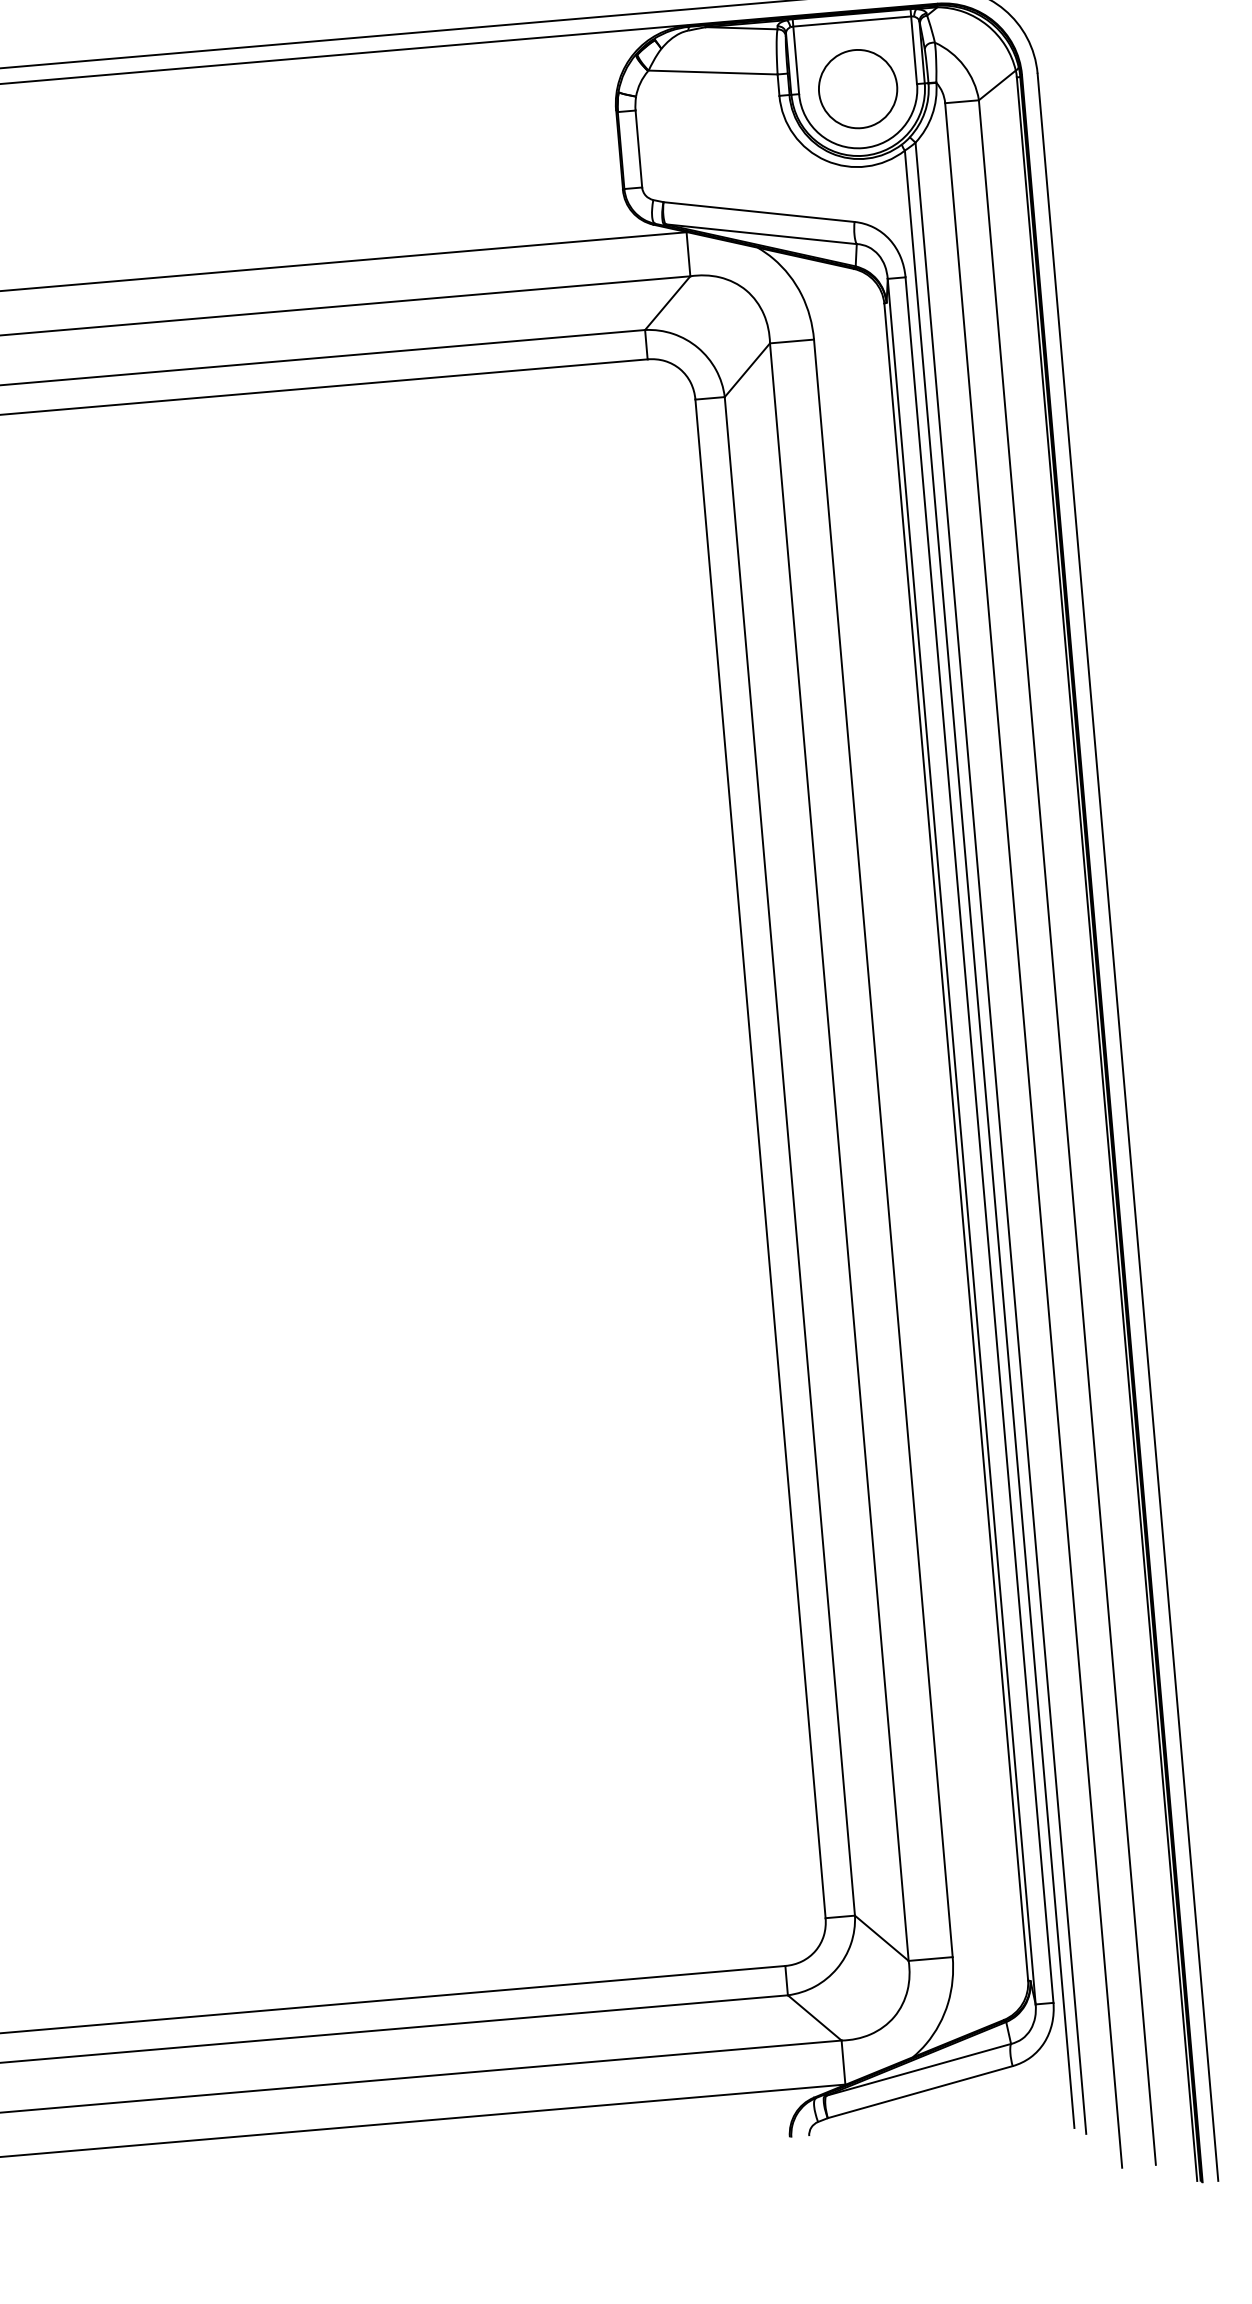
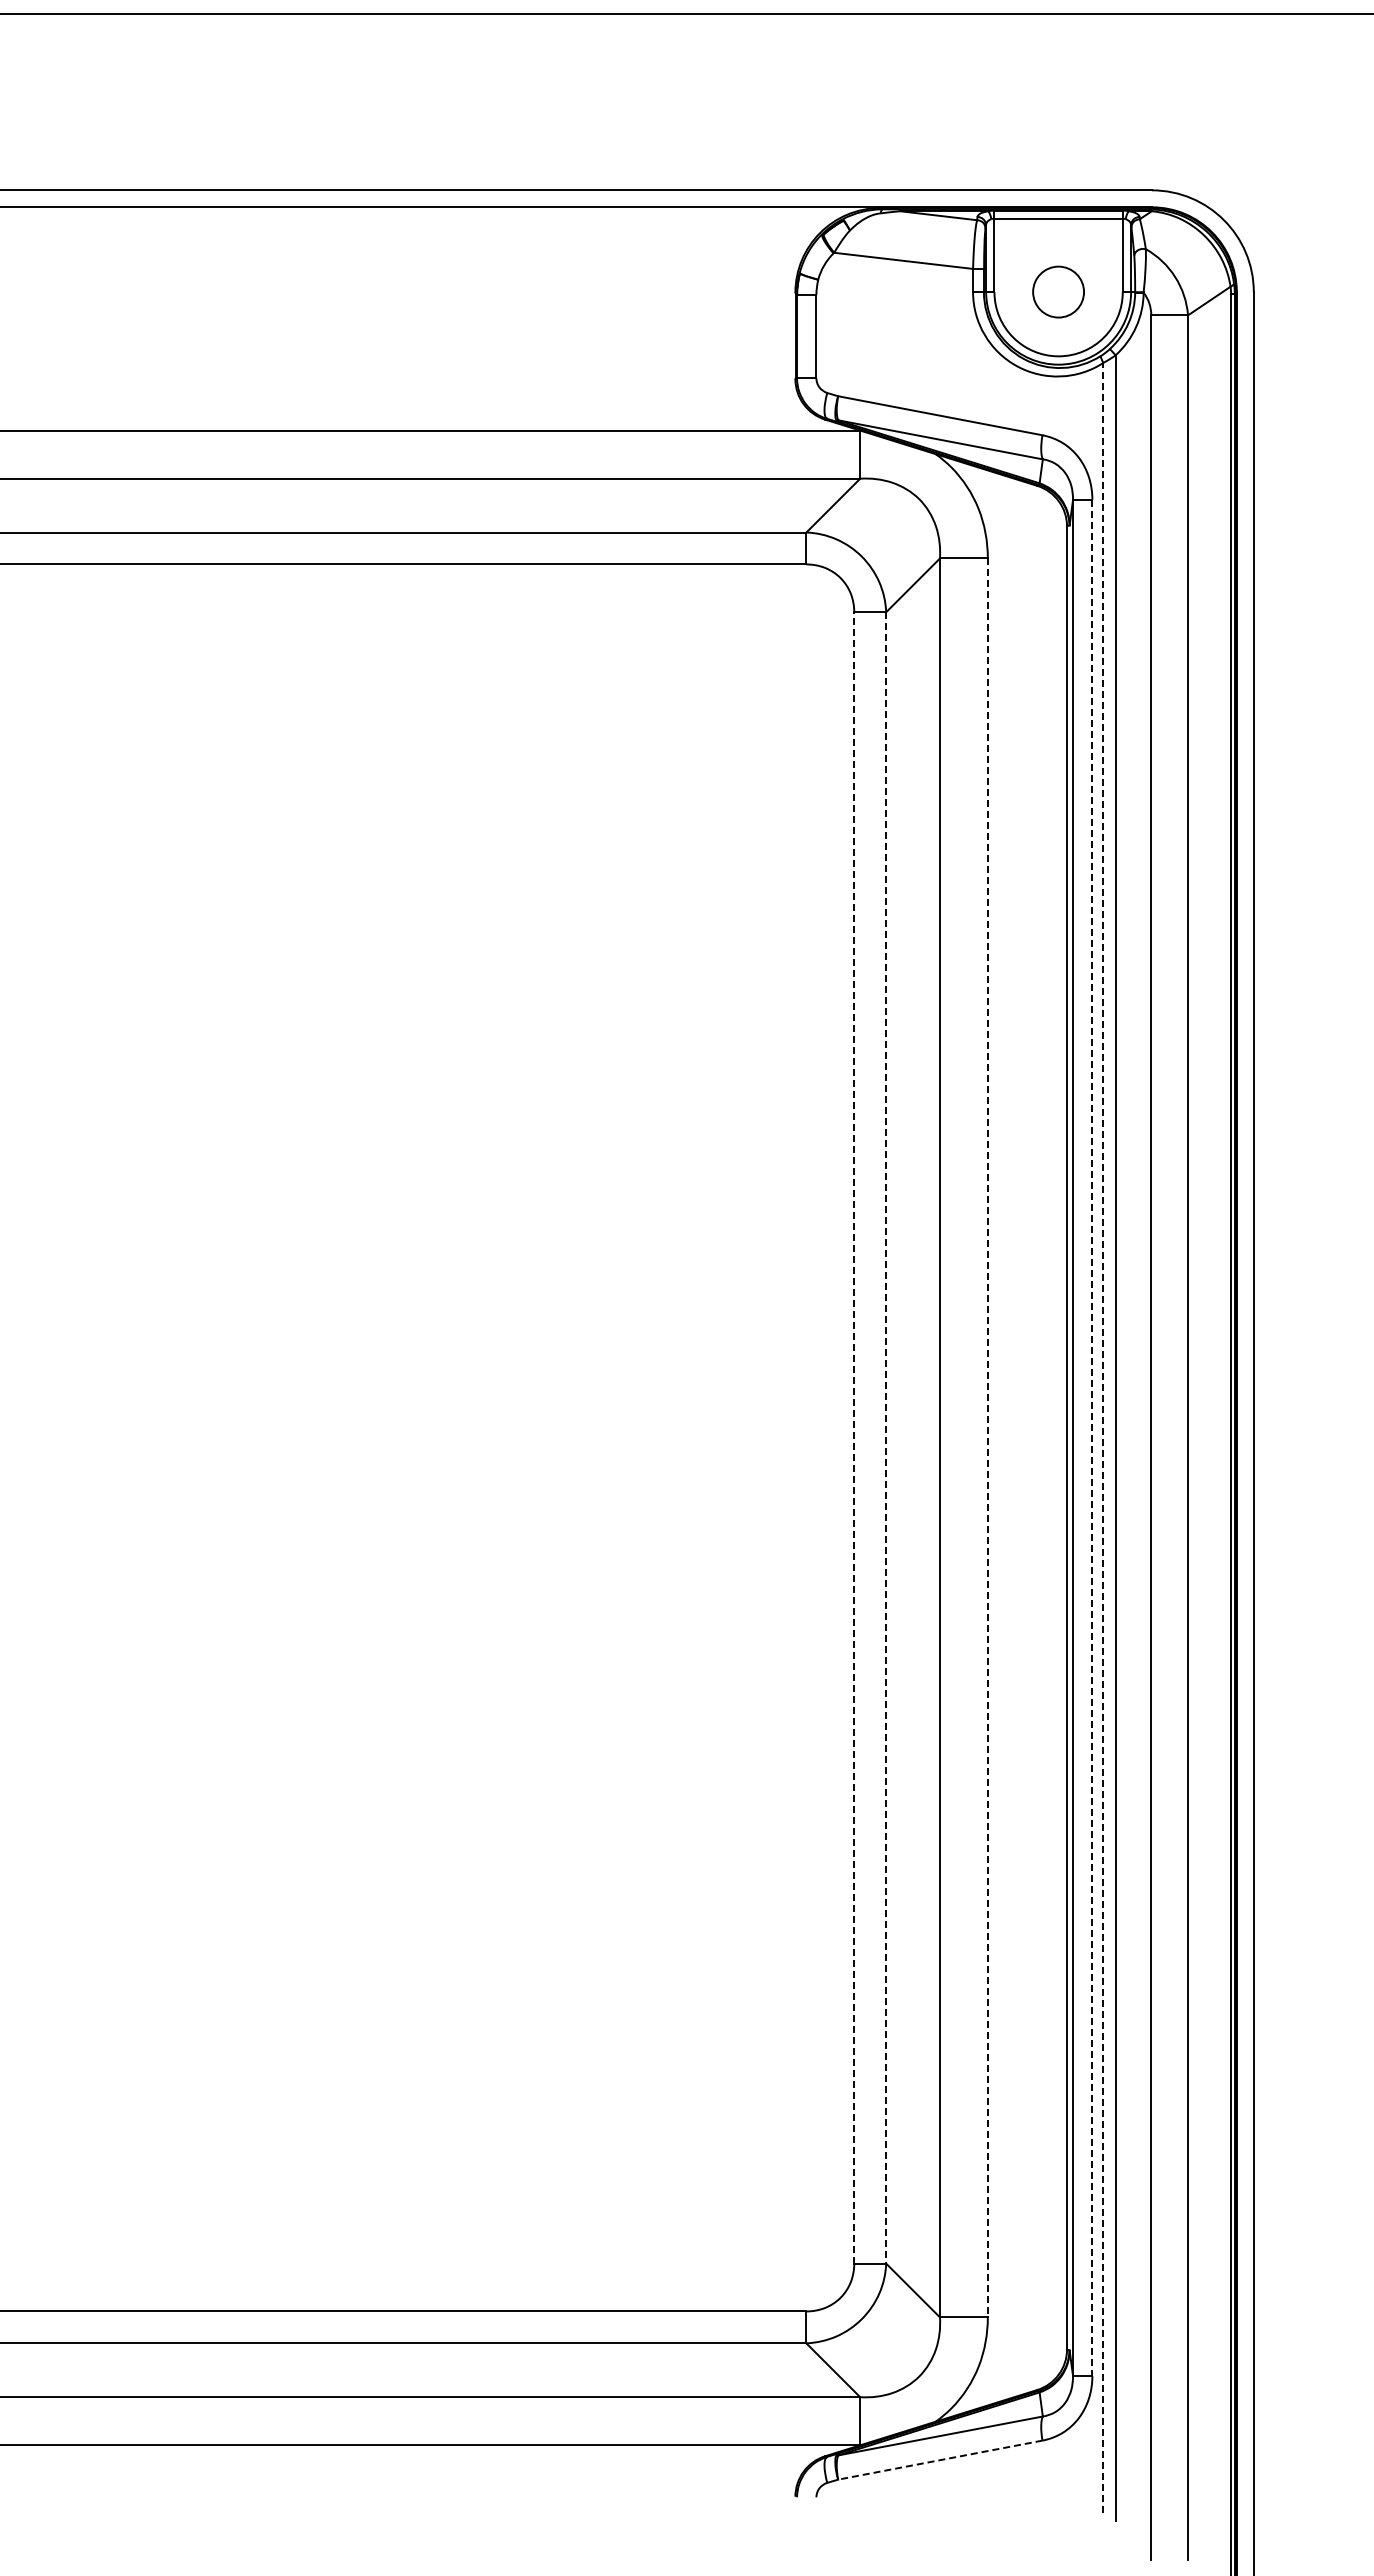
circle: (857, 88) -> (1058, 291), size x0.6
line: (989, 1138) -> (1103, 1437), solid -> dashed
line: (979, 1140) -> (1092, 1438), solid -> dashed
line: (883, 1148) -> (987, 1438), solid -> dashed
line: (790, 1155) -> (886, 1437), solid -> dashed
line: (760, 1158) -> (854, 1437), solid -> dashed
line: (919, 2092) -> (939, 2460), solid -> dashed

